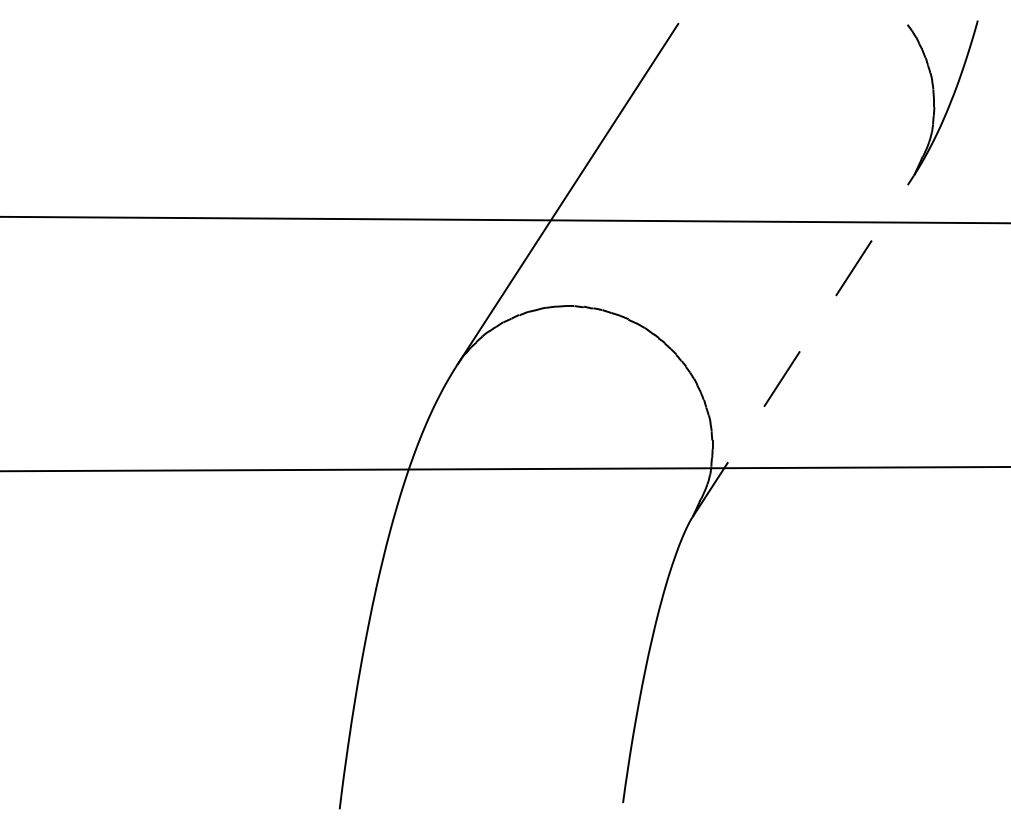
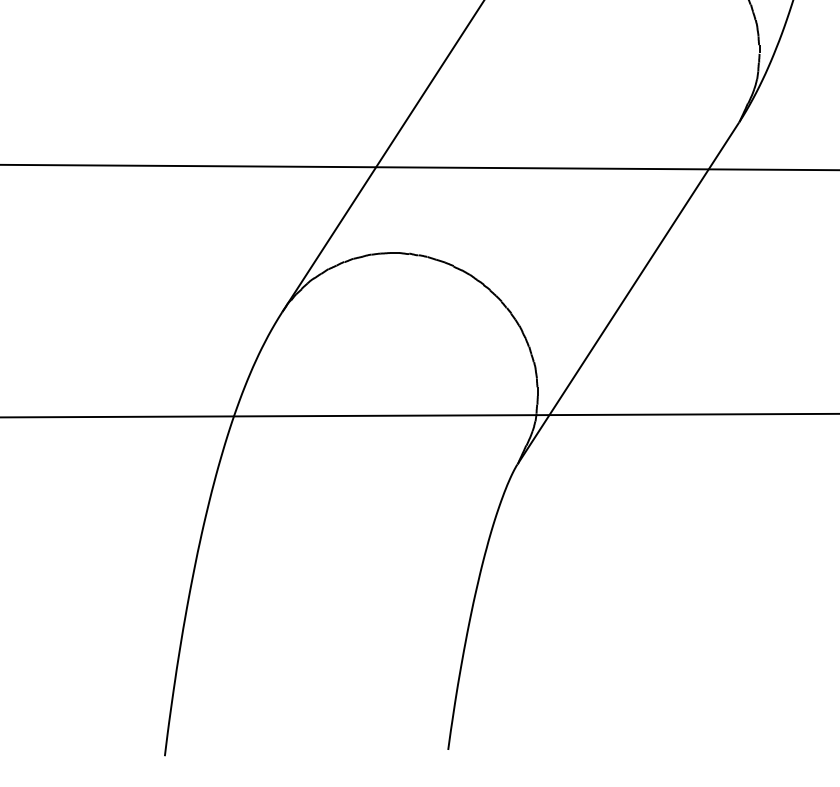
line: (803, 346) -> (628, 293), dashed -> solid

